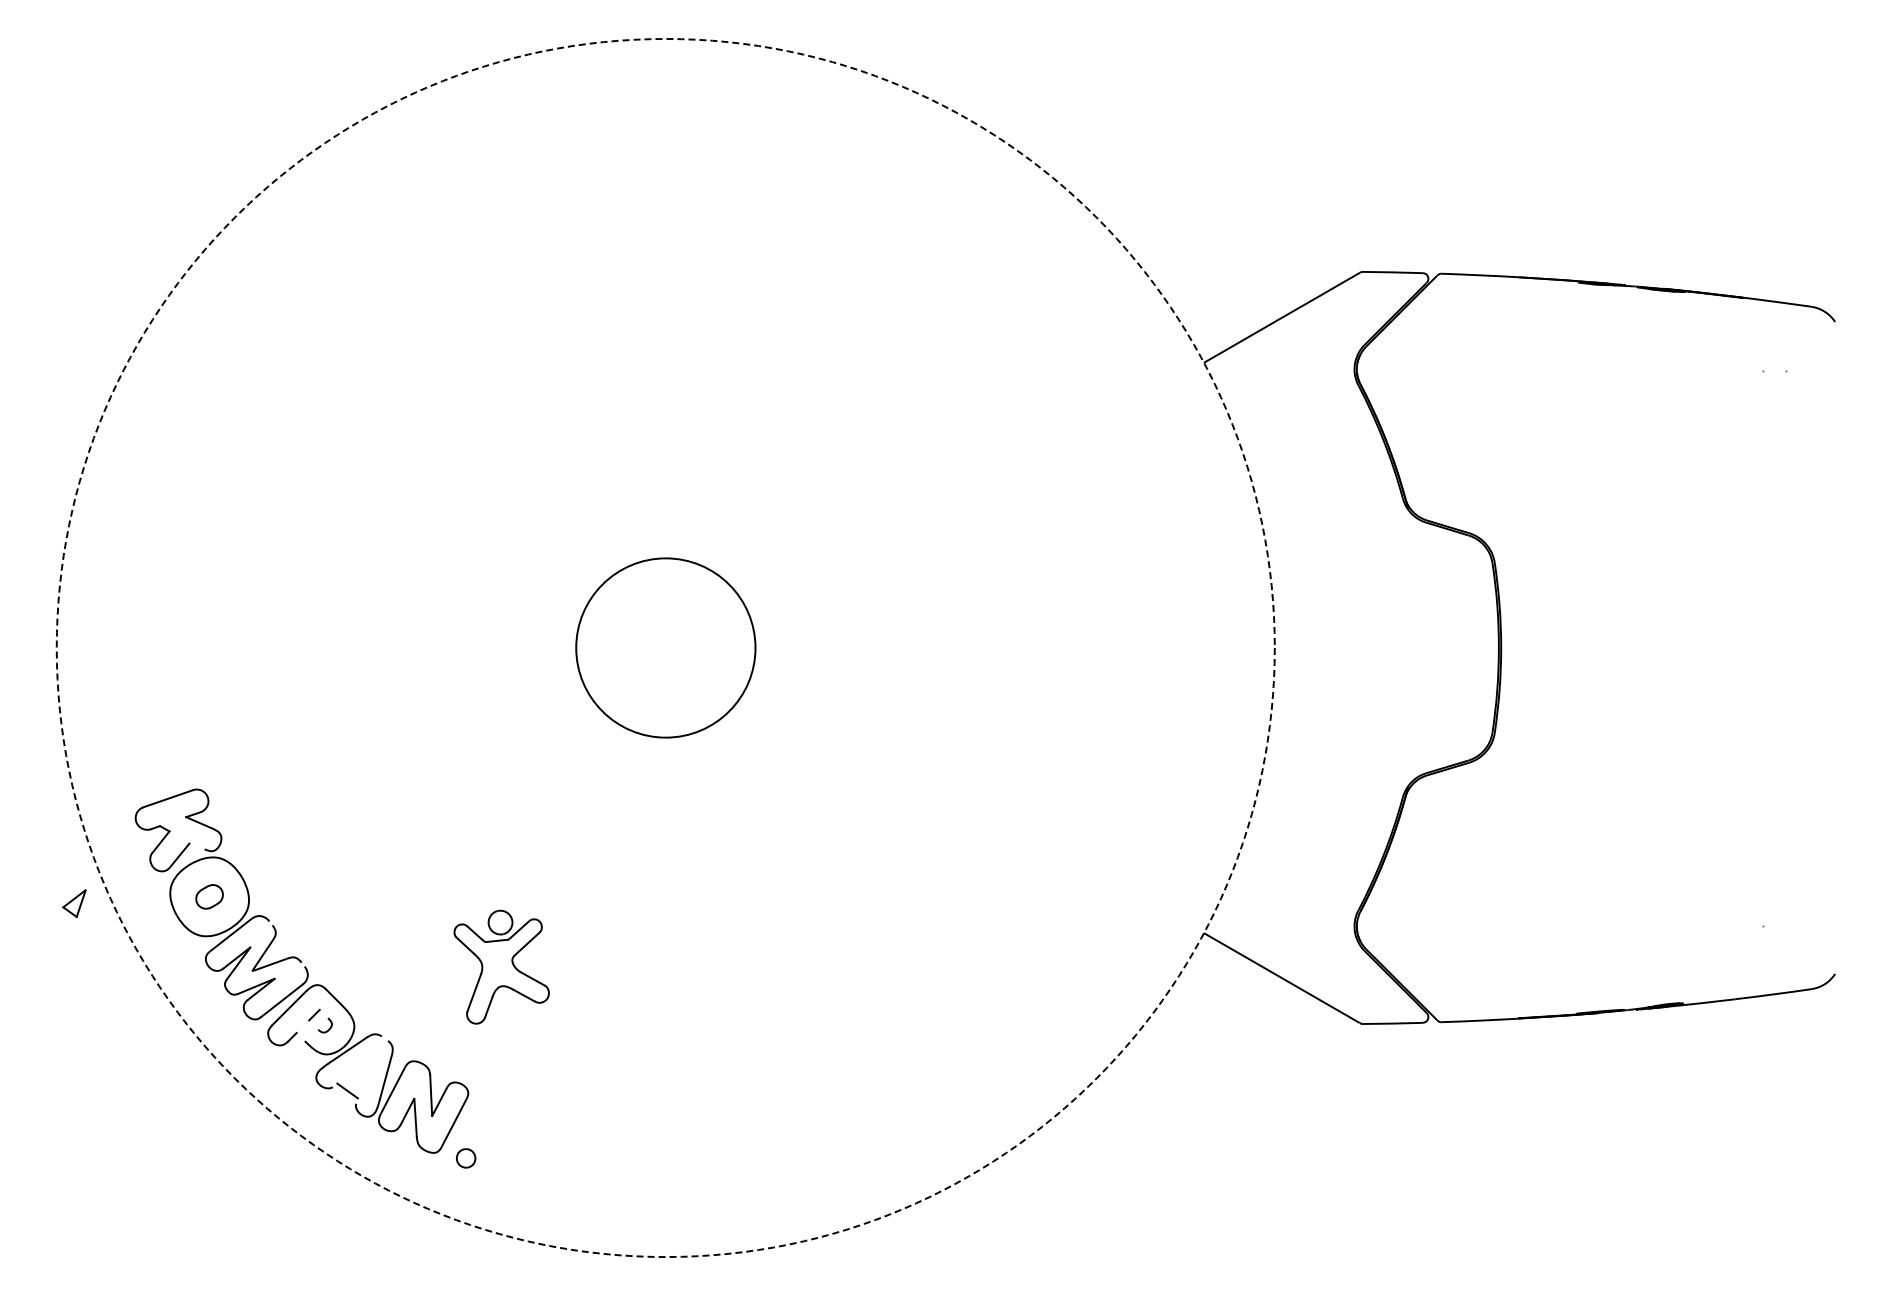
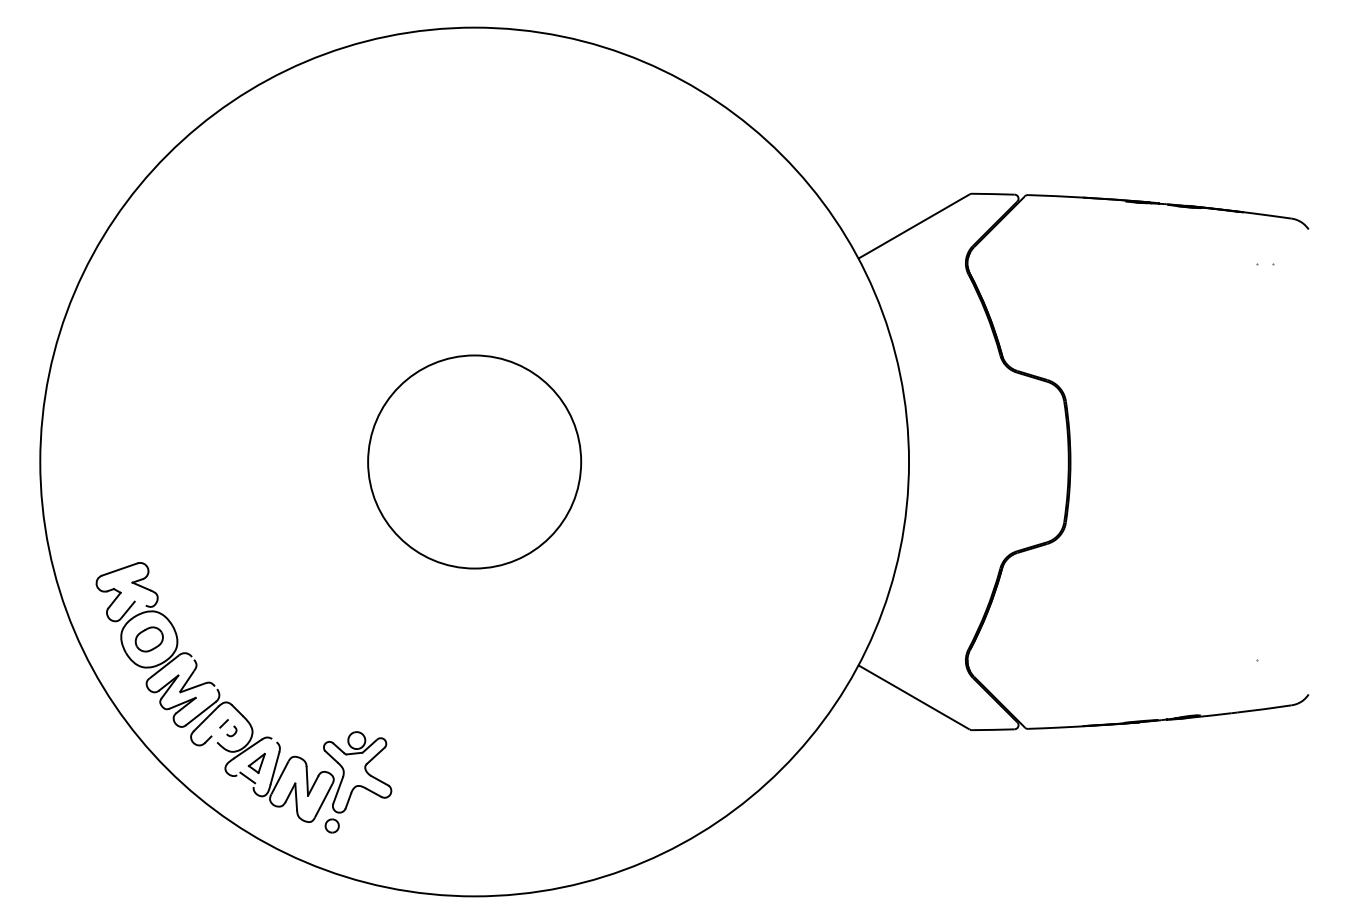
circle: (665, 647) -> (474, 461), dashed -> solid
circle: (665, 647) -> (474, 461), size x1.67
part: (209, 896) -> (149, 639), size x1.43
part: (74, 903) -> (256, 763), moved
part: (501, 966) -> (357, 771), moved

